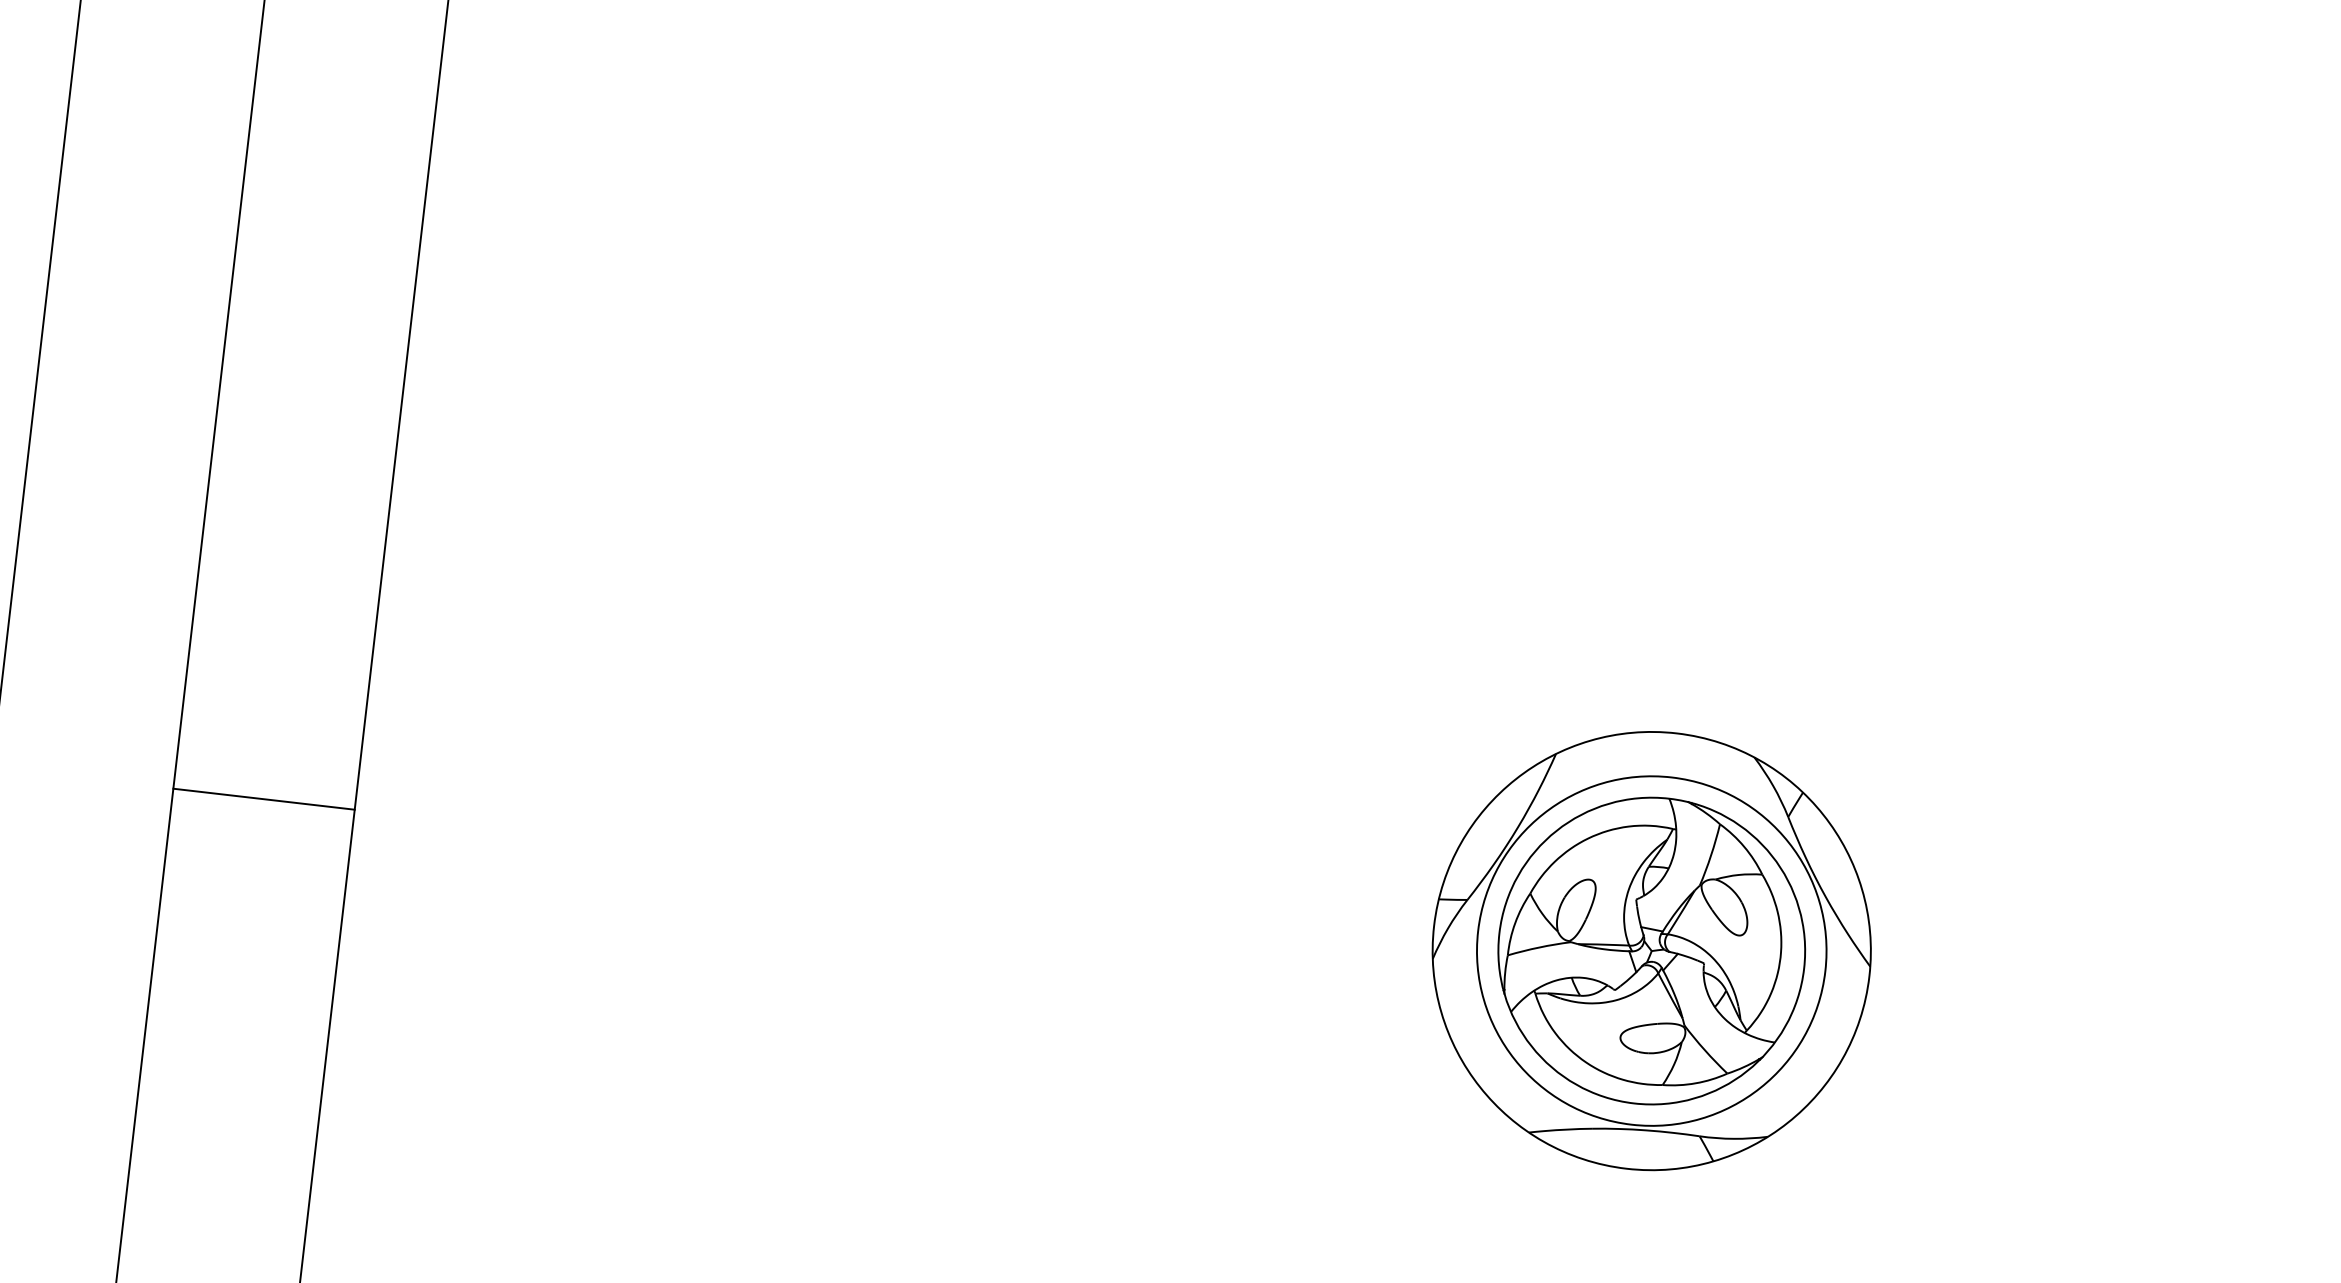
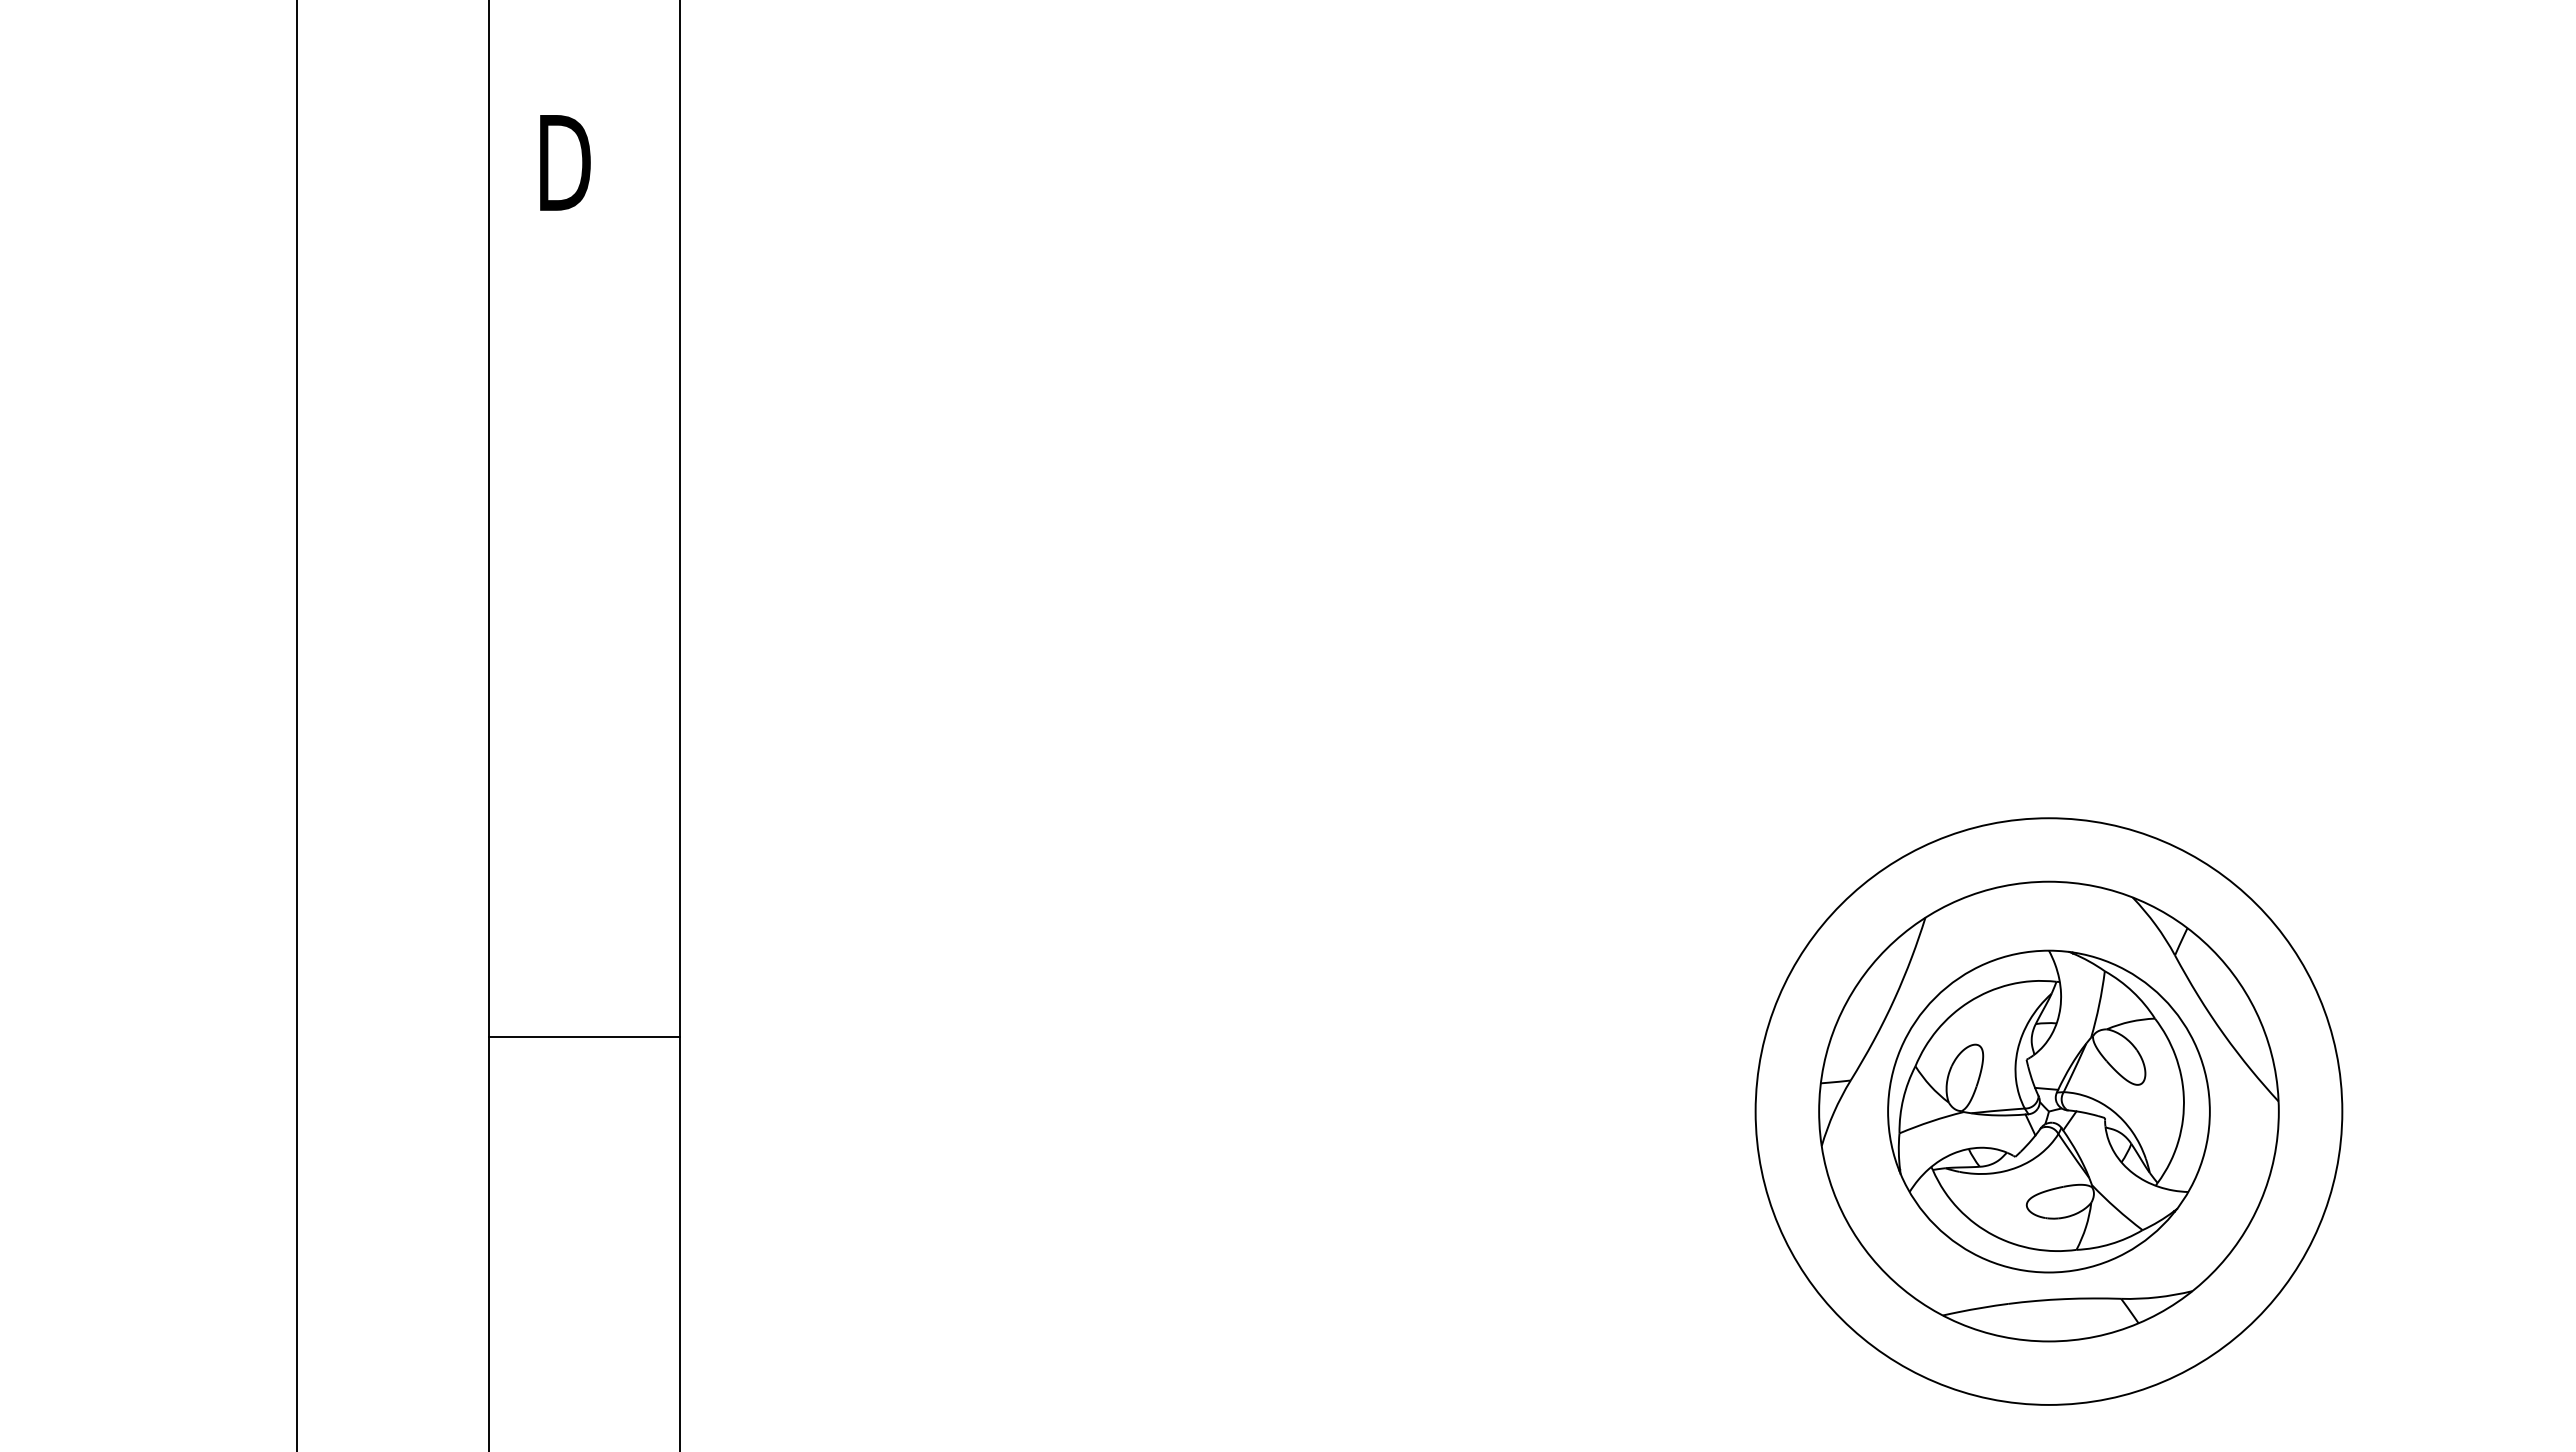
line: (264, 799) -> (584, 1036), moved
circle: (1651, 950) -> (2048, 1111), size x1.6

